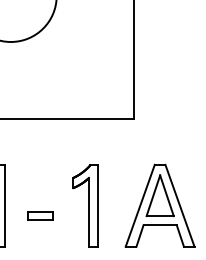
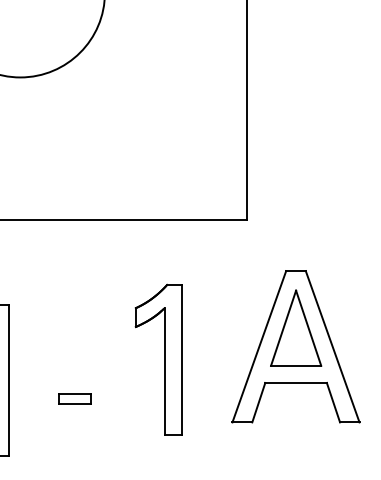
part: (85, 205) -> (158, 359), moved
part: (159, 205) -> (294, 346), moved
part: (40, 215) -> (75, 397), size x0.7

